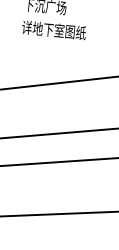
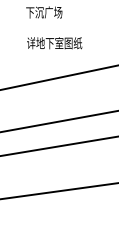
text: (53, 30) -> (54, 43), moved

